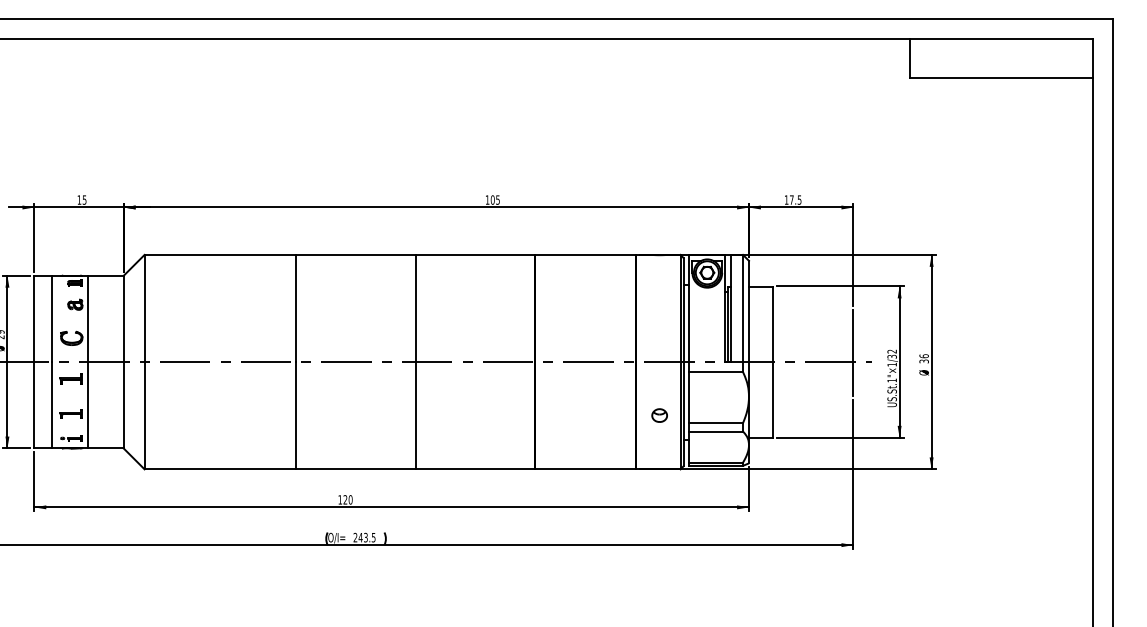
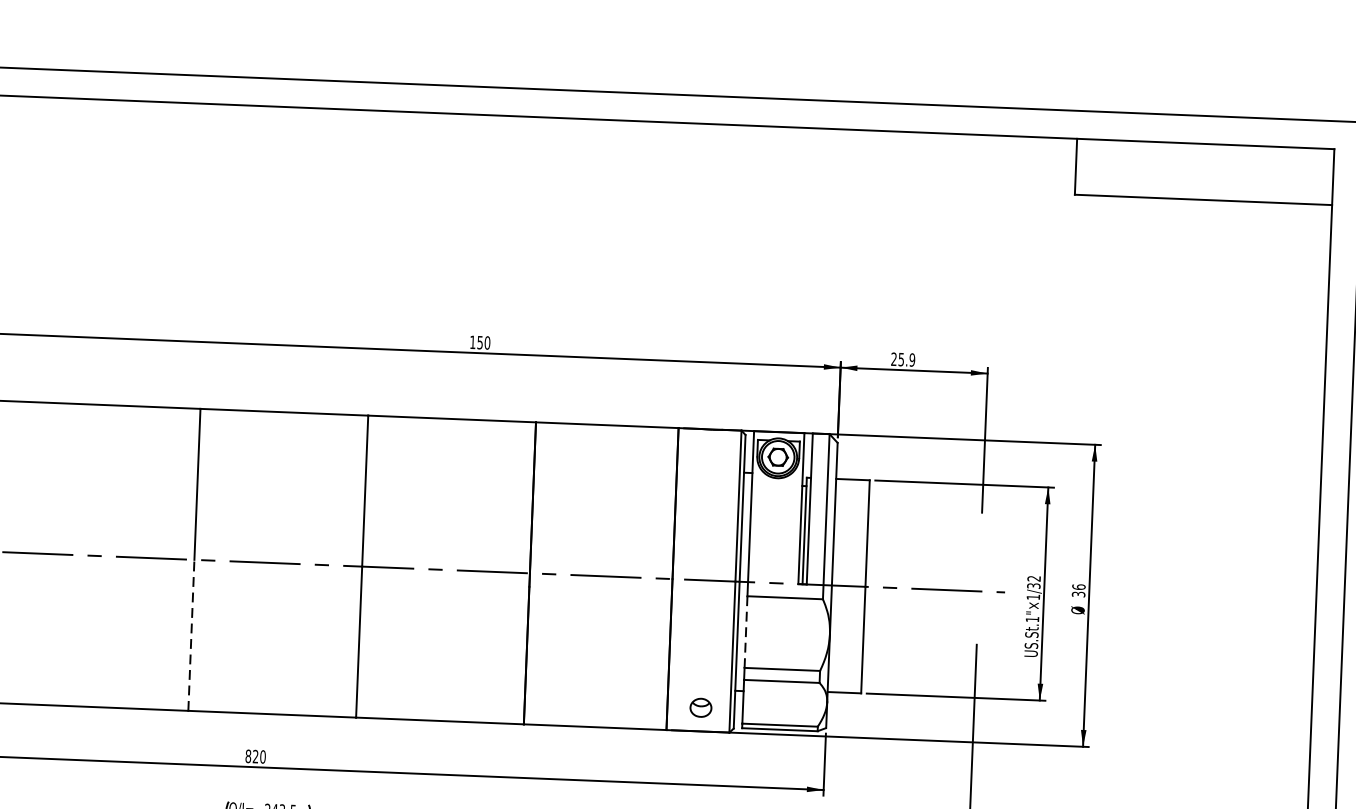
text: (494, 199) -> (482, 341), 105 -> 150
text: (792, 199) -> (902, 358), 17.5 -> 25.9
line: (853, 353) -> (979, 579), removed
line: (689, 398) -> (746, 633), solid -> dashed
line: (296, 415) -> (191, 635), solid -> dashed
part: (659, 415) -> (700, 707), moved
text: (340, 499) -> (248, 755), 120 -> 820

